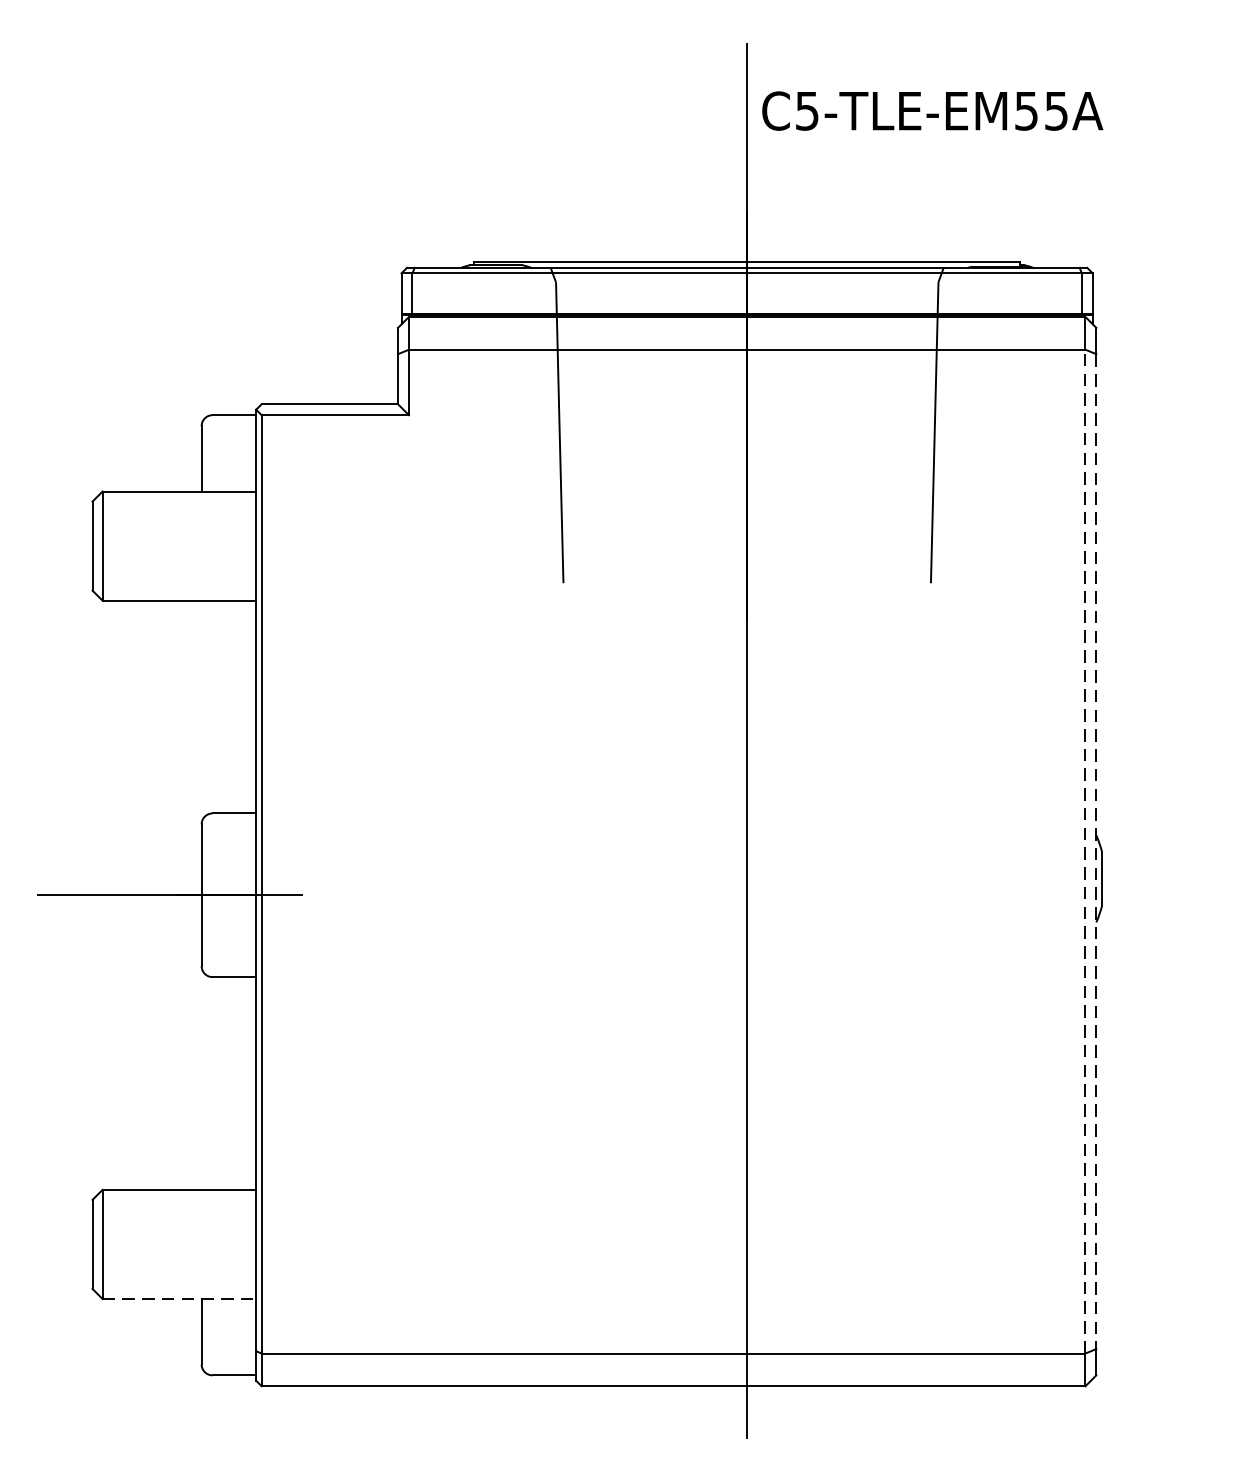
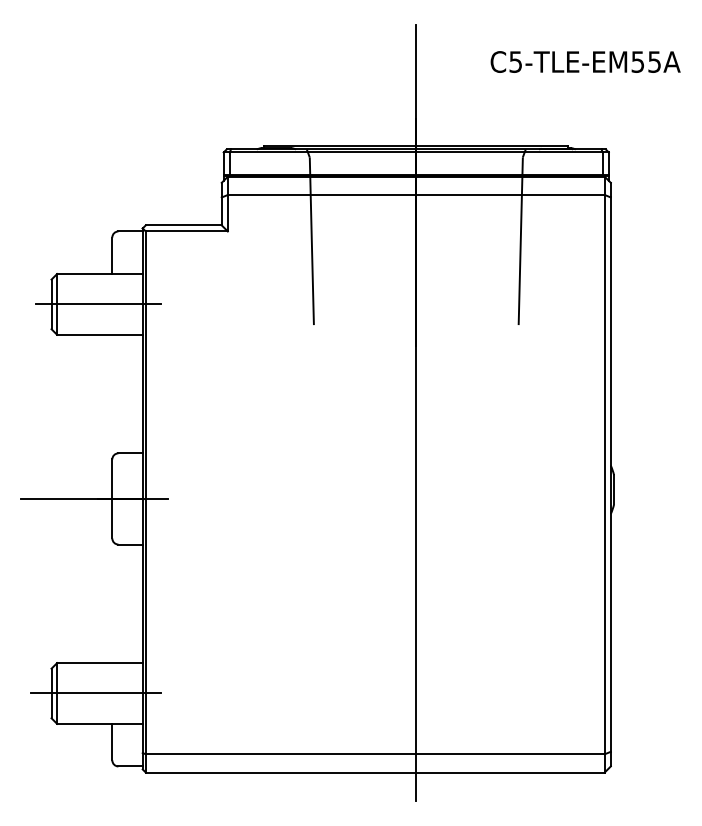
text: (932, 110) -> (585, 61), moved
line: (176, 546) -> (98, 304), added
line: (1084, 851) -> (604, 474), dashed -> solid
line: (1095, 853) -> (610, 475), dashed -> solid
line: (171, 1244) -> (95, 693), added
line: (178, 1298) -> (99, 723), dashed -> solid

